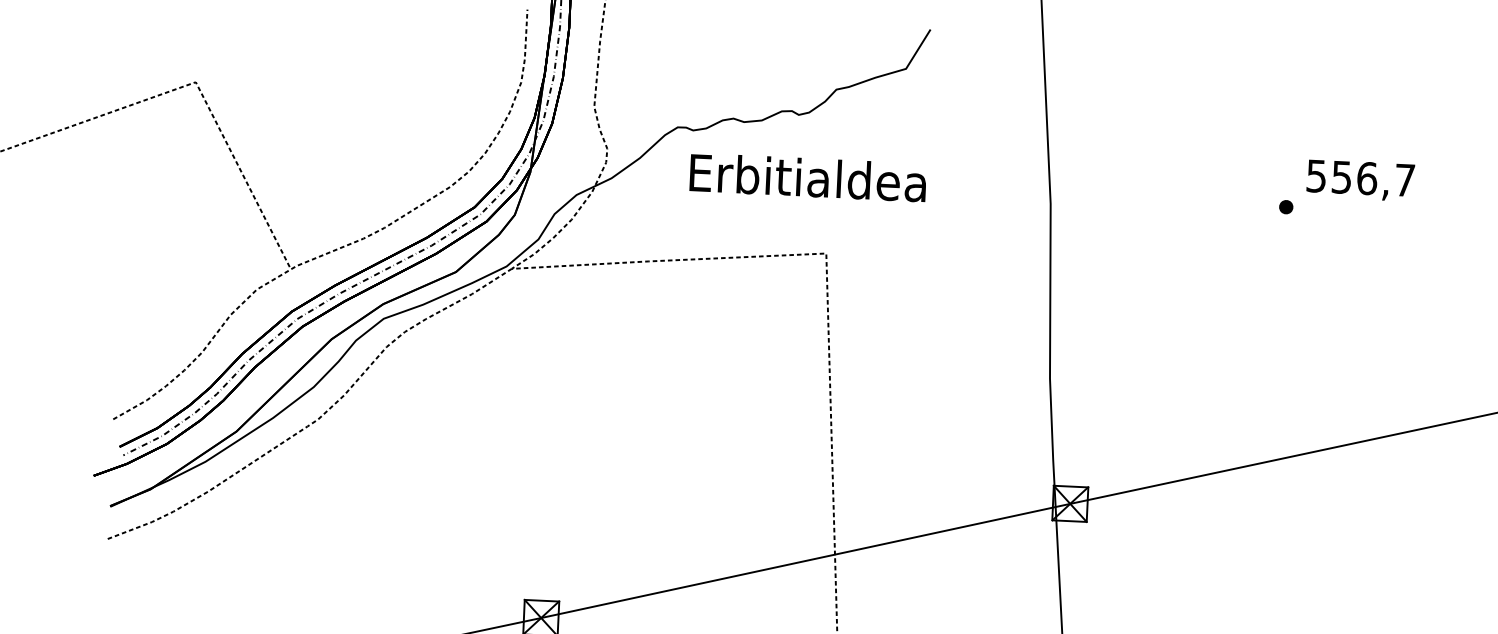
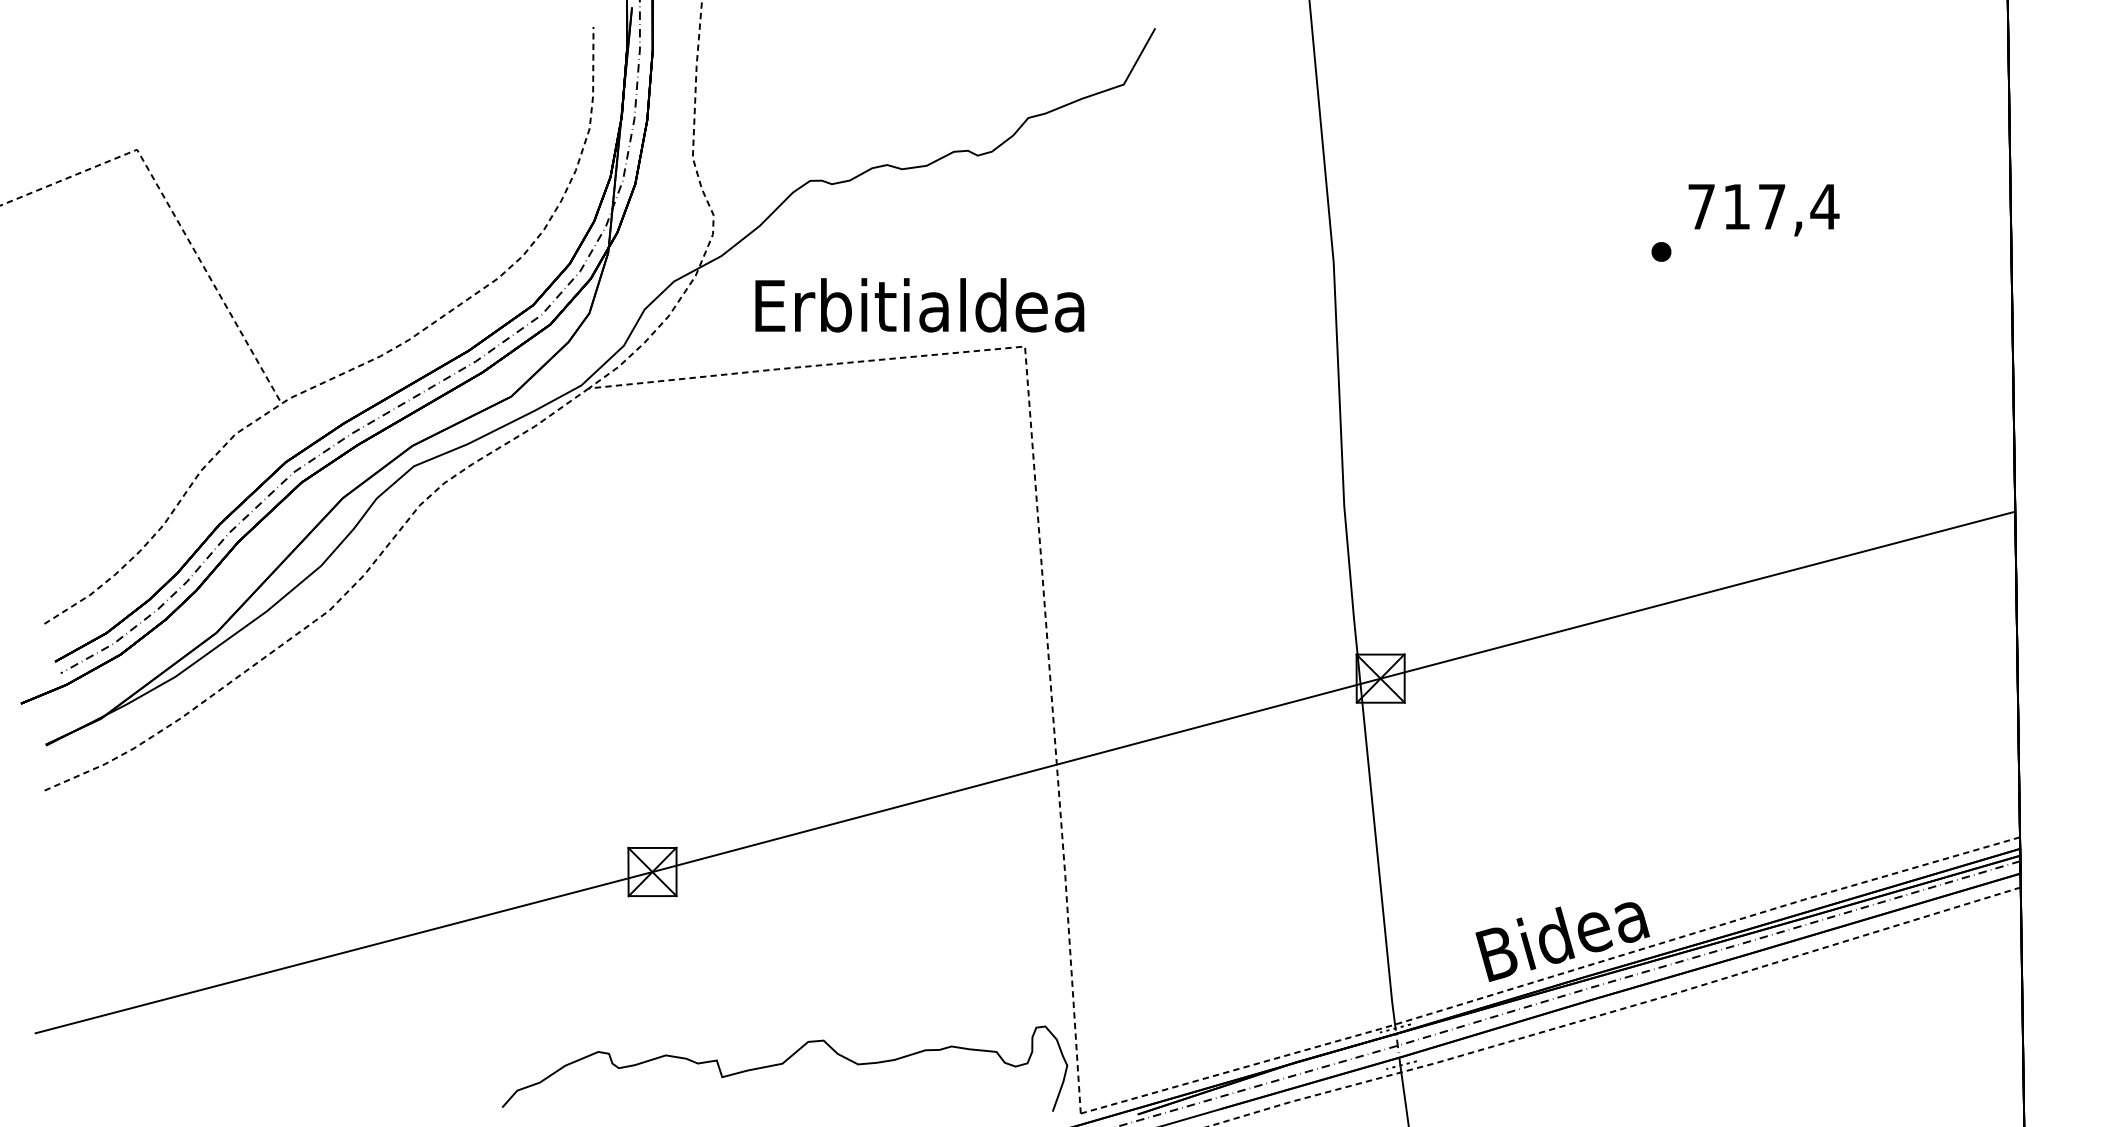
text: (807, 177) -> (919, 305), moved
text: (1360, 178) -> (1763, 206), 556,7 -> 717,4

